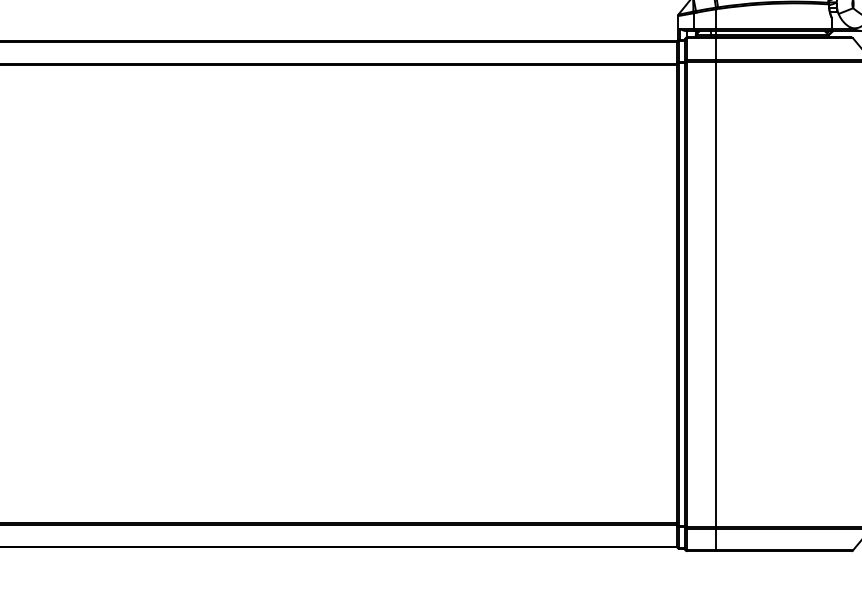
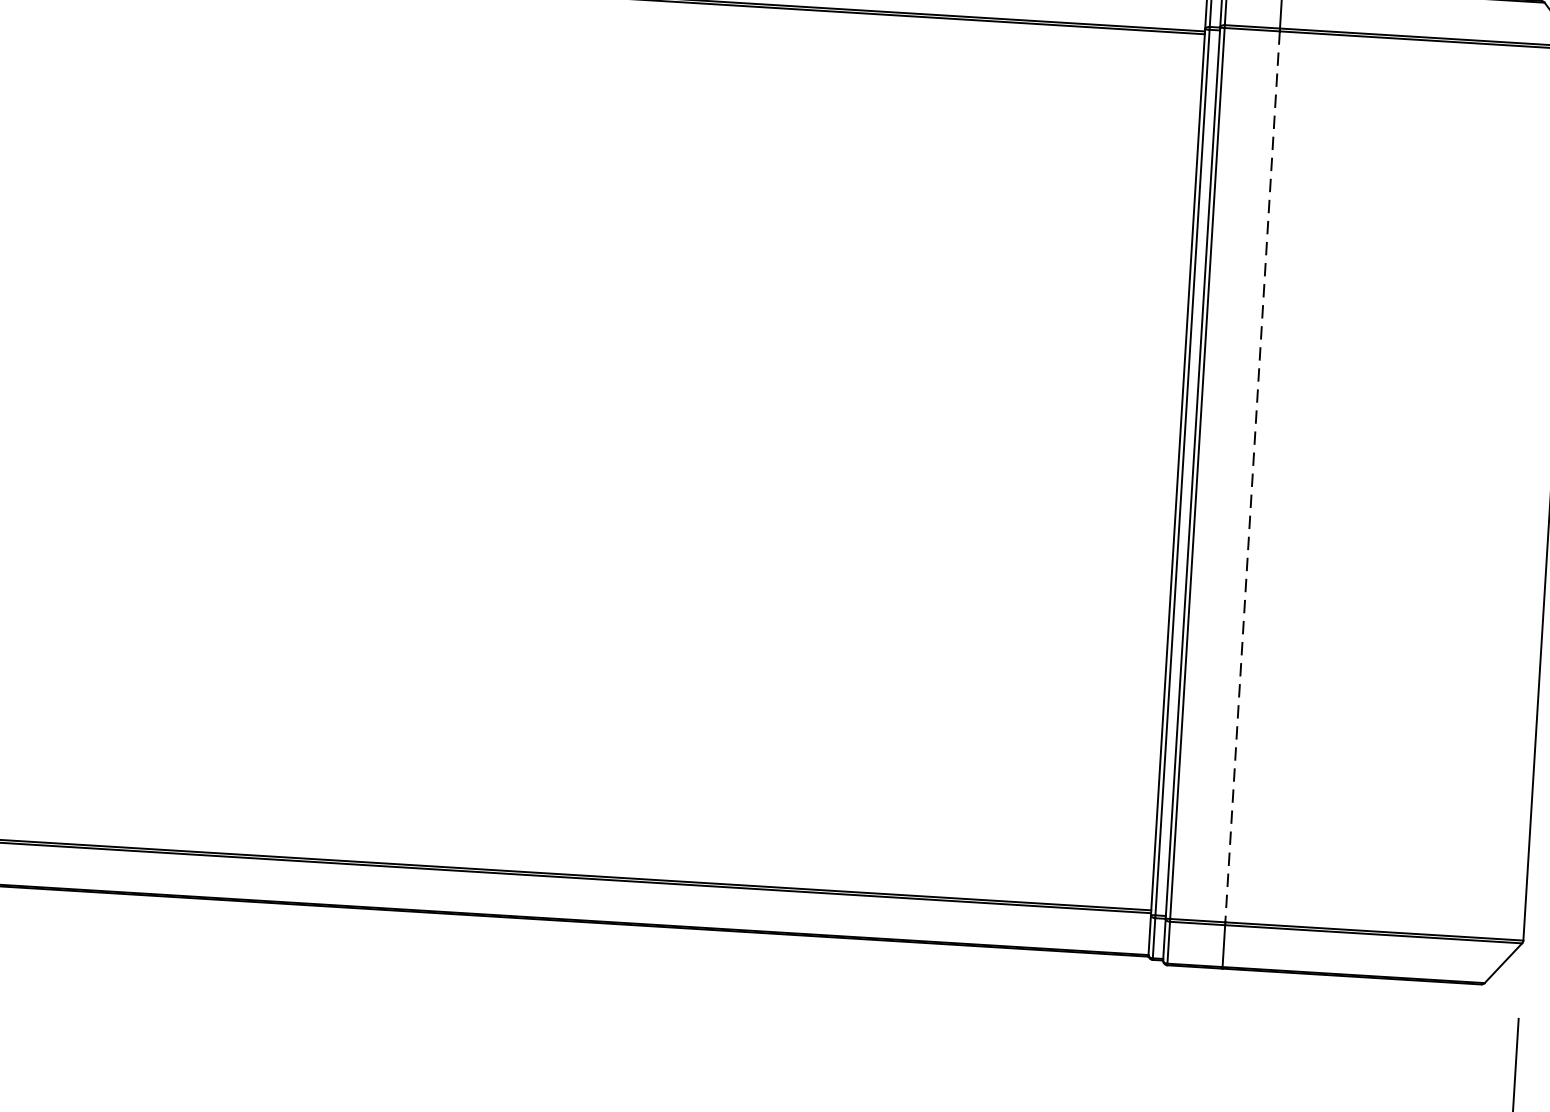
line: (716, 294) -> (1253, 477), solid -> dashed

